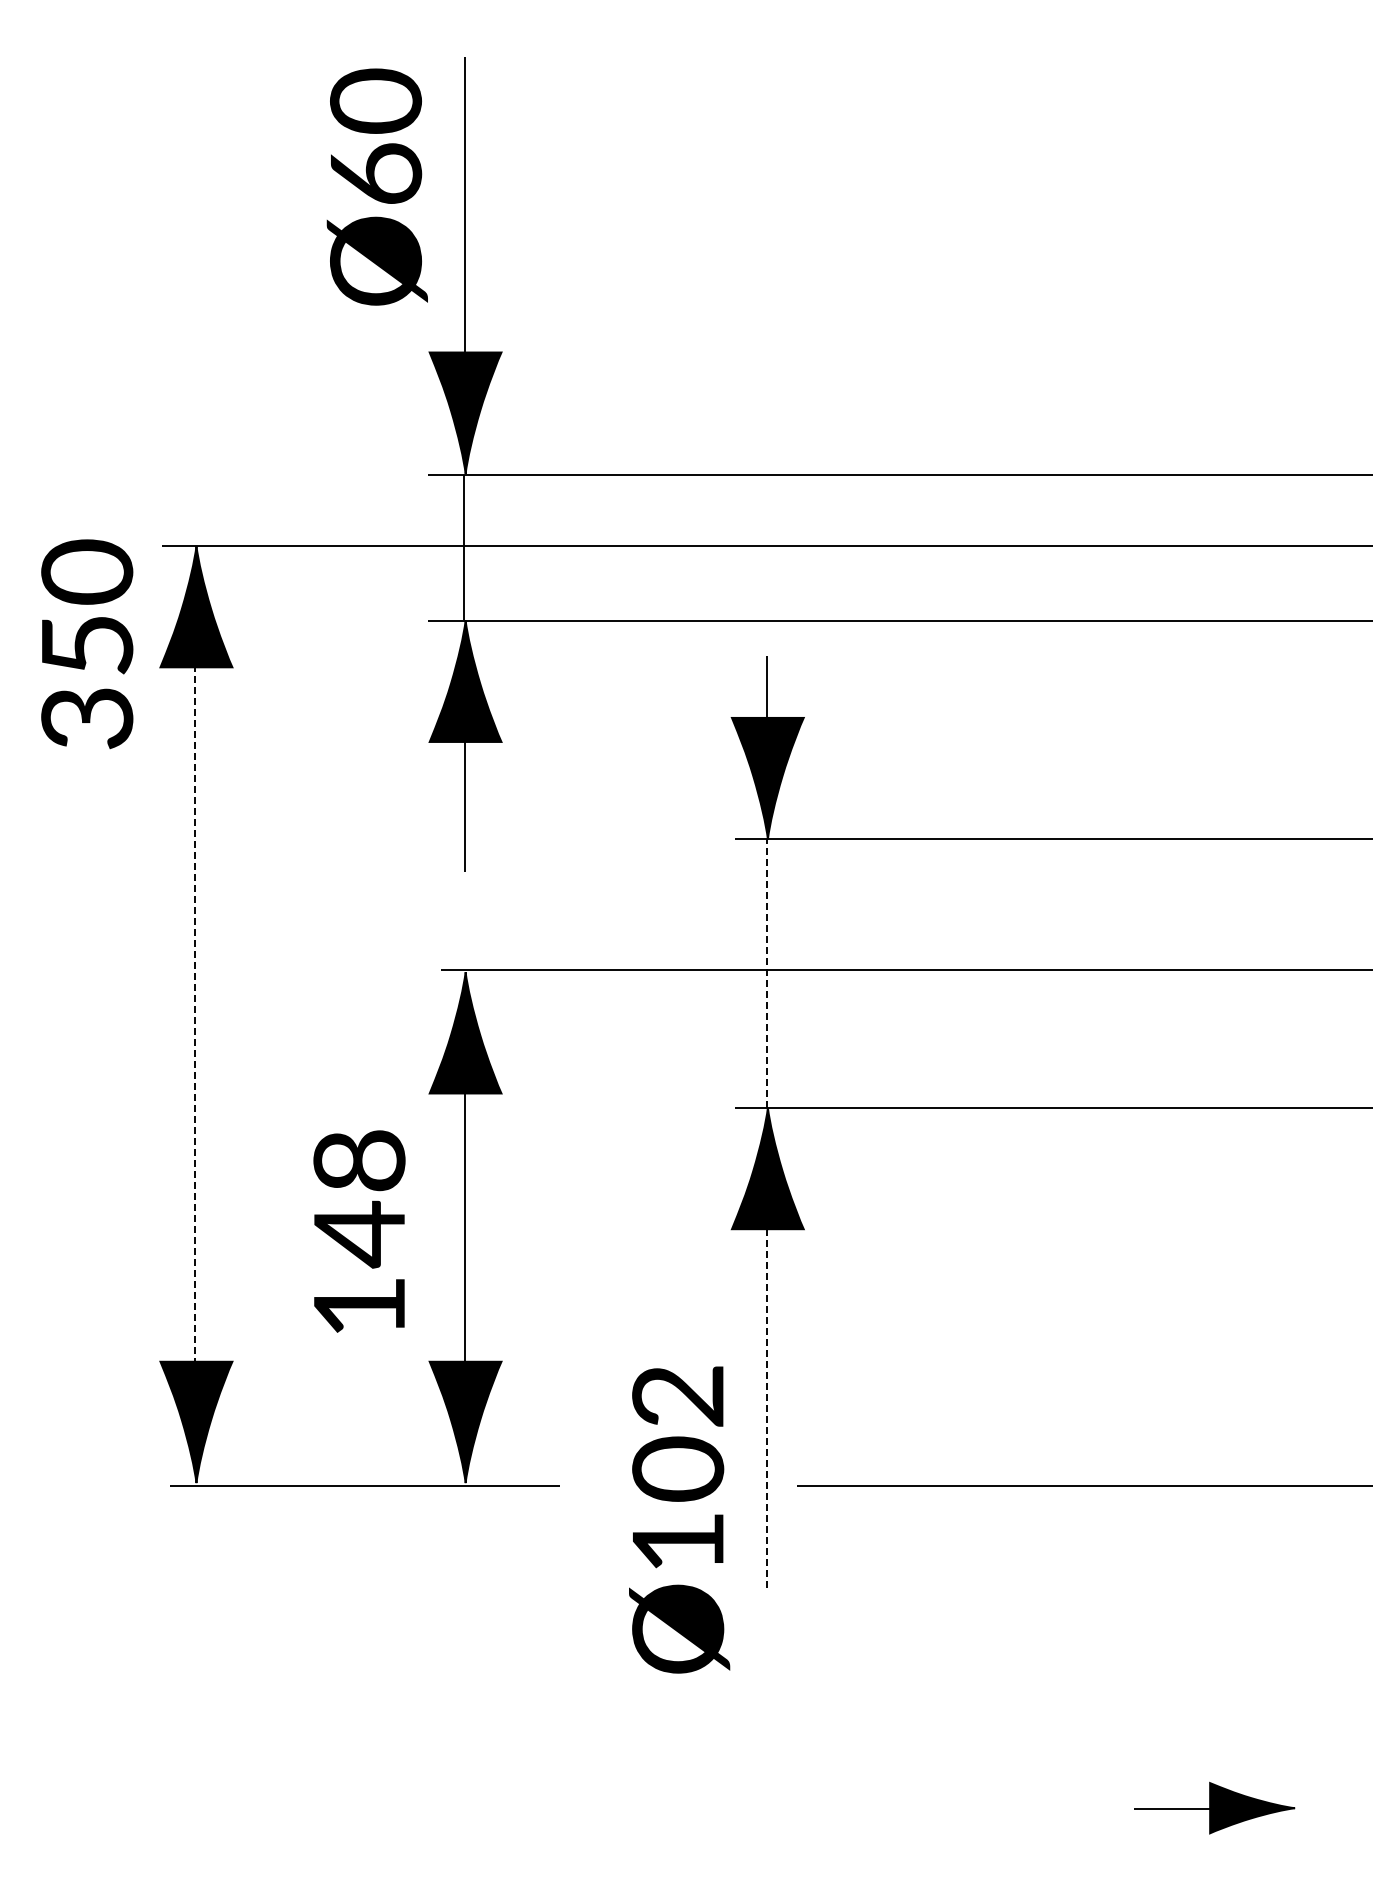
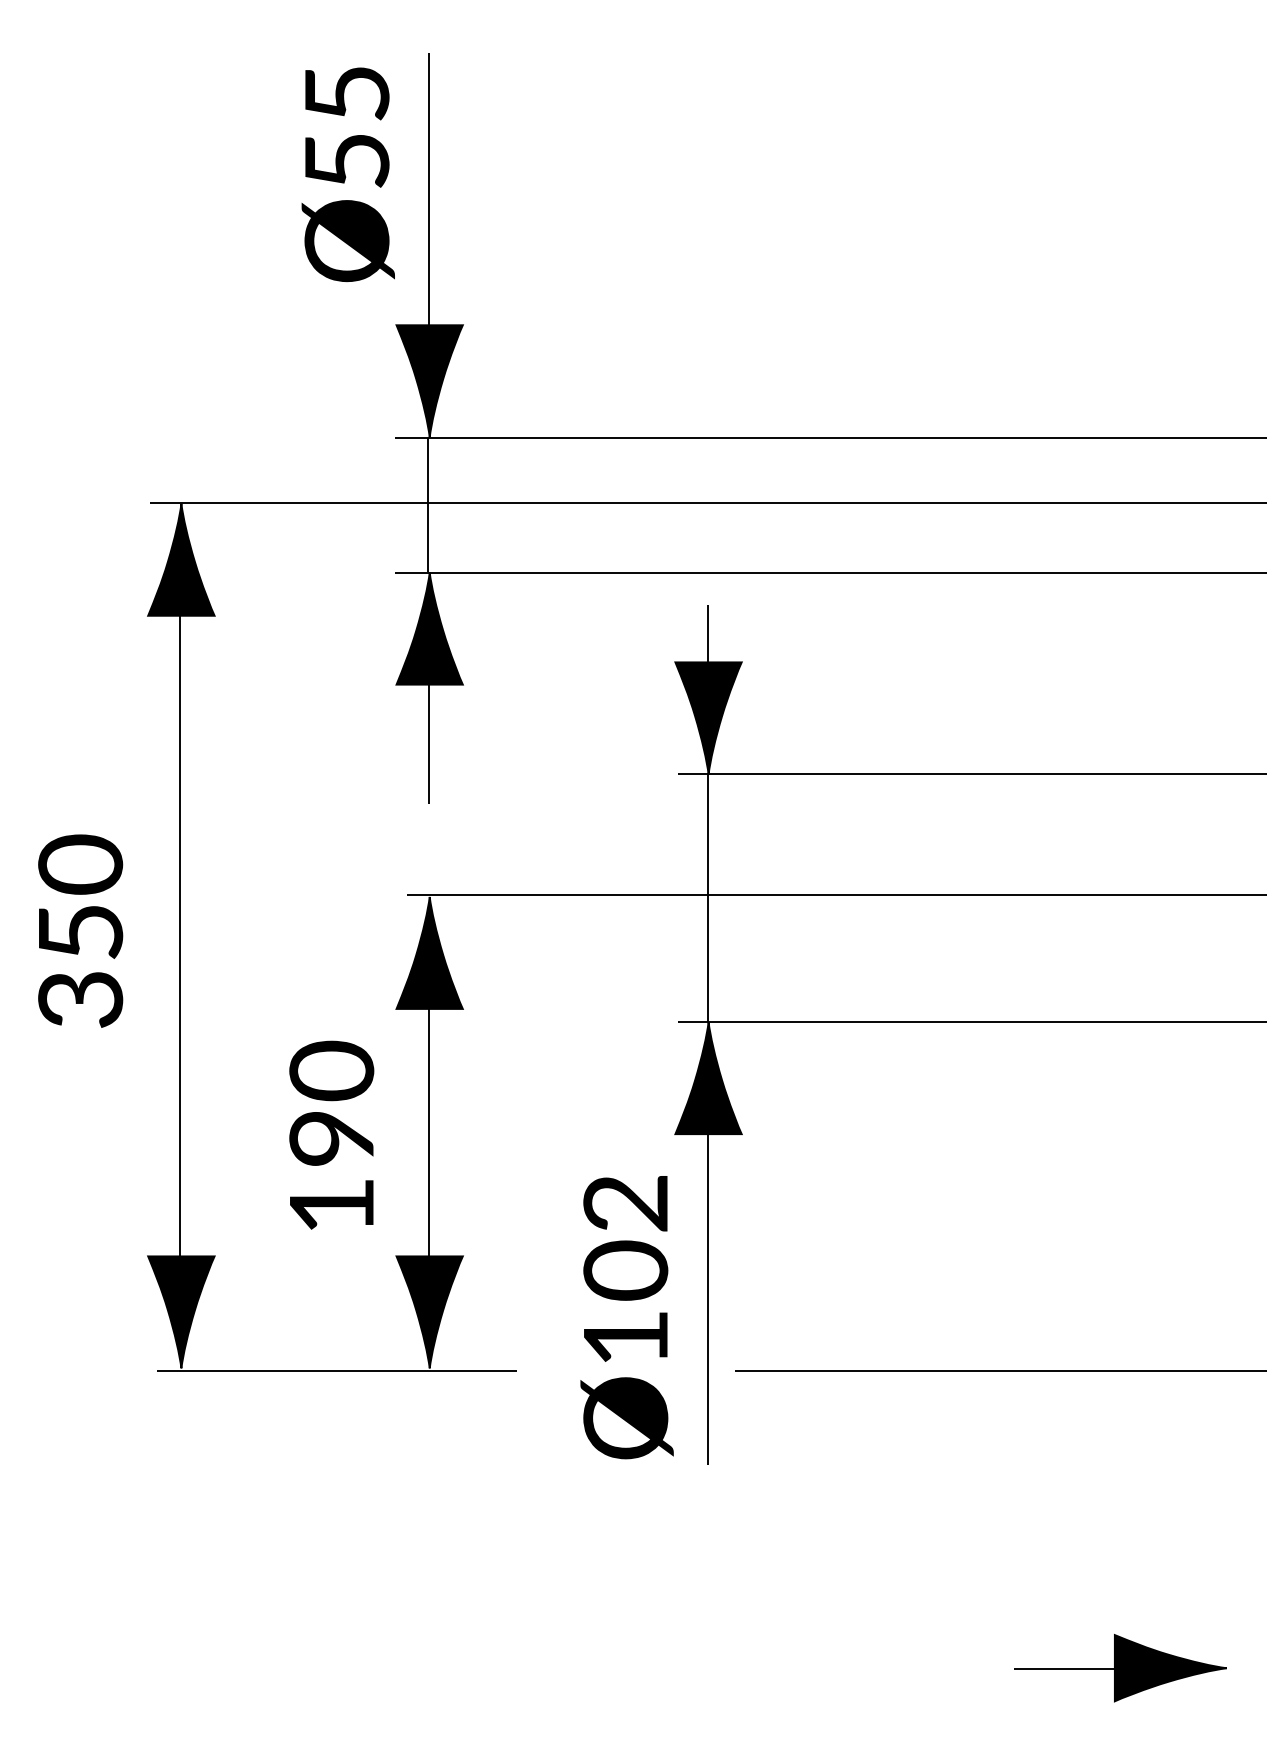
text: (376, 135) -> (347, 125), Ø60 -> Ø55
text: (87, 644) -> (80, 931), moved
line: (766, 973) -> (707, 898), dashed -> solid
line: (195, 1035) -> (180, 955), dashed -> solid
text: (359, 1198) -> (331, 1105), 148 -> 190
line: (766, 1398) -> (707, 1290), dashed -> solid
text: (679, 1519) -> (627, 1317), moved
part: (1214, 1808) -> (1120, 1668), size x1.43

